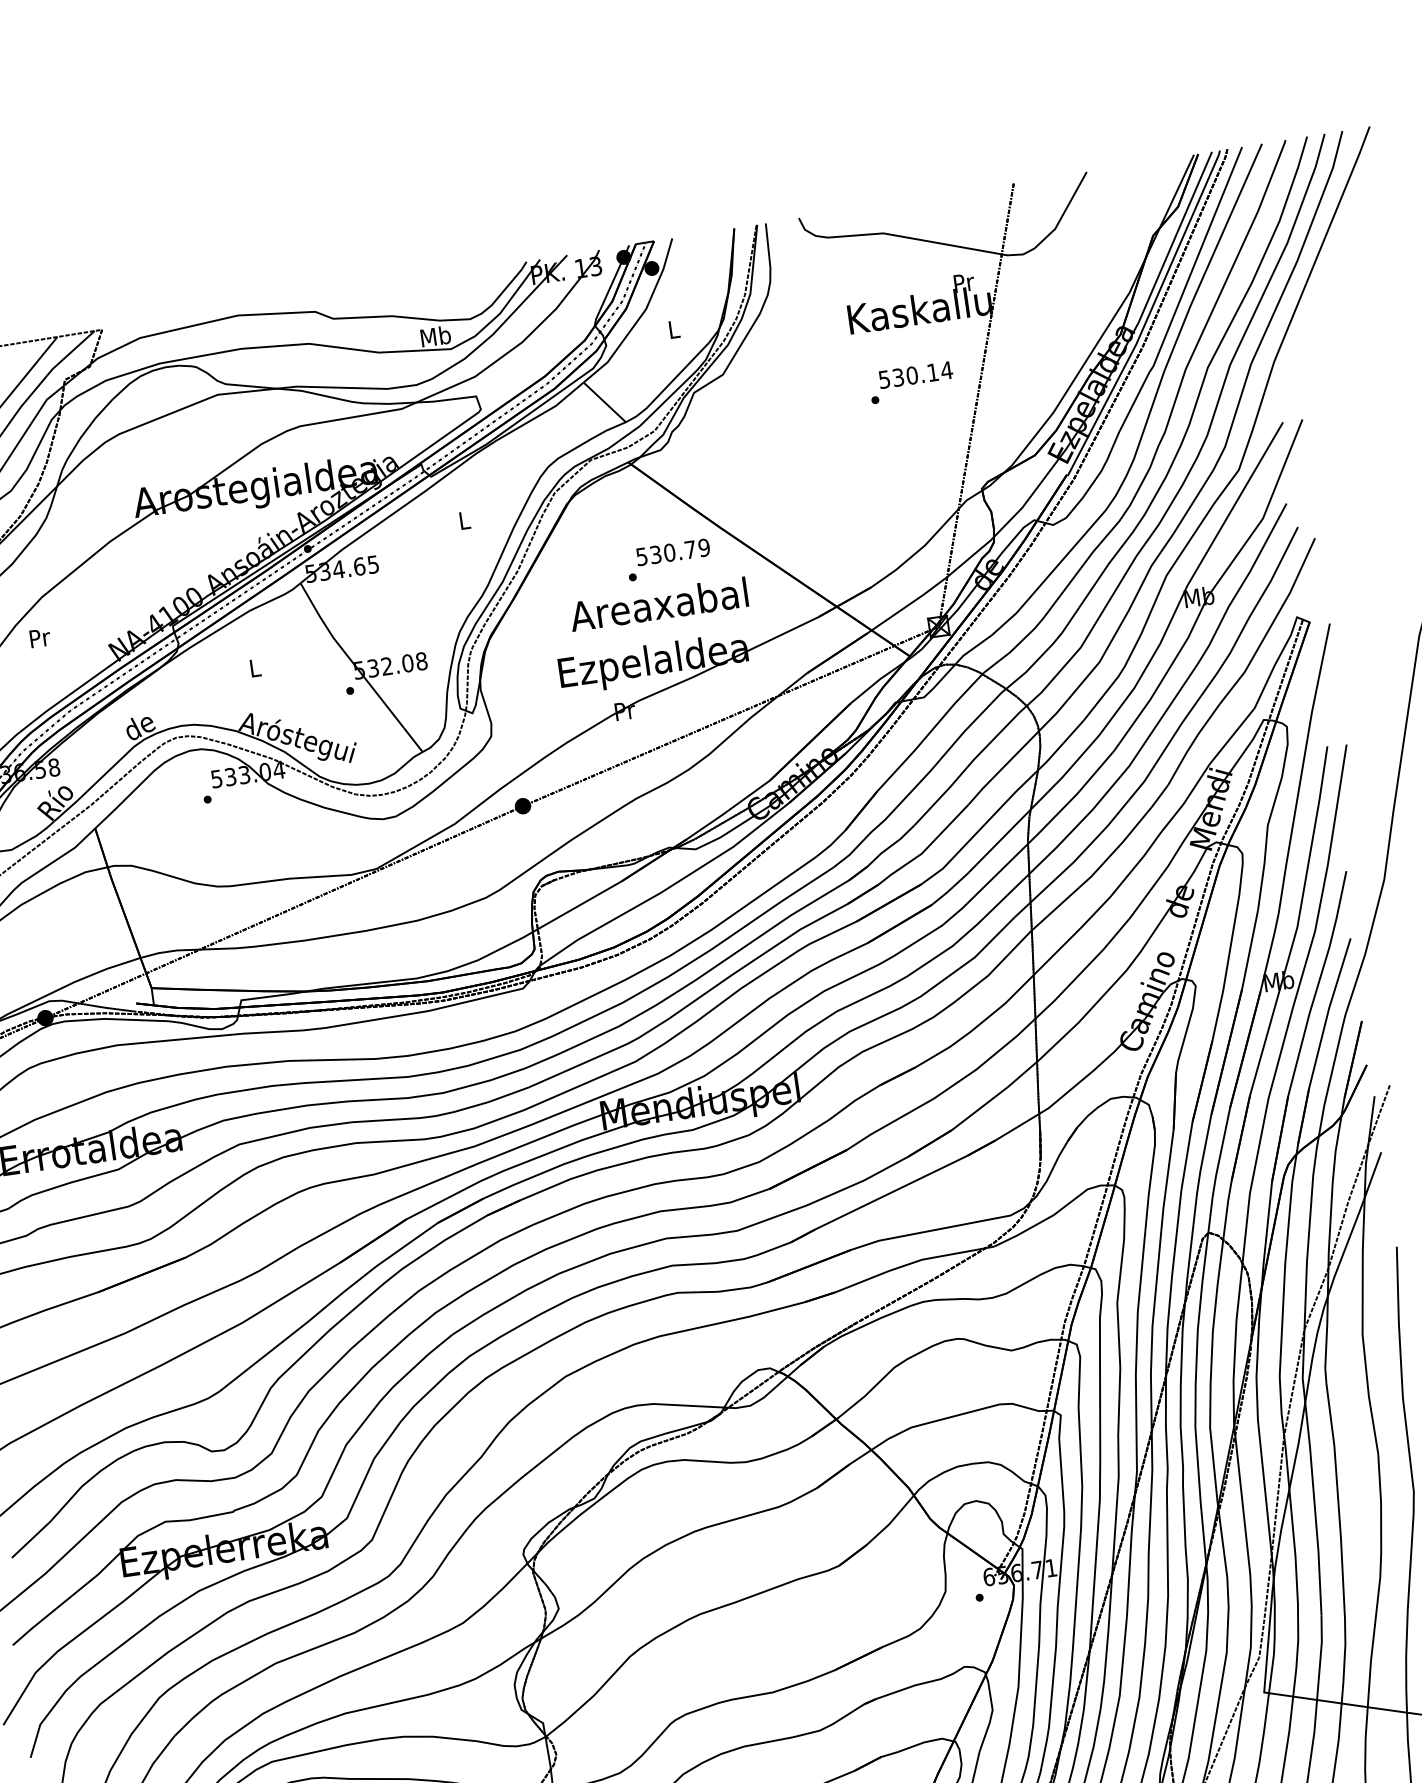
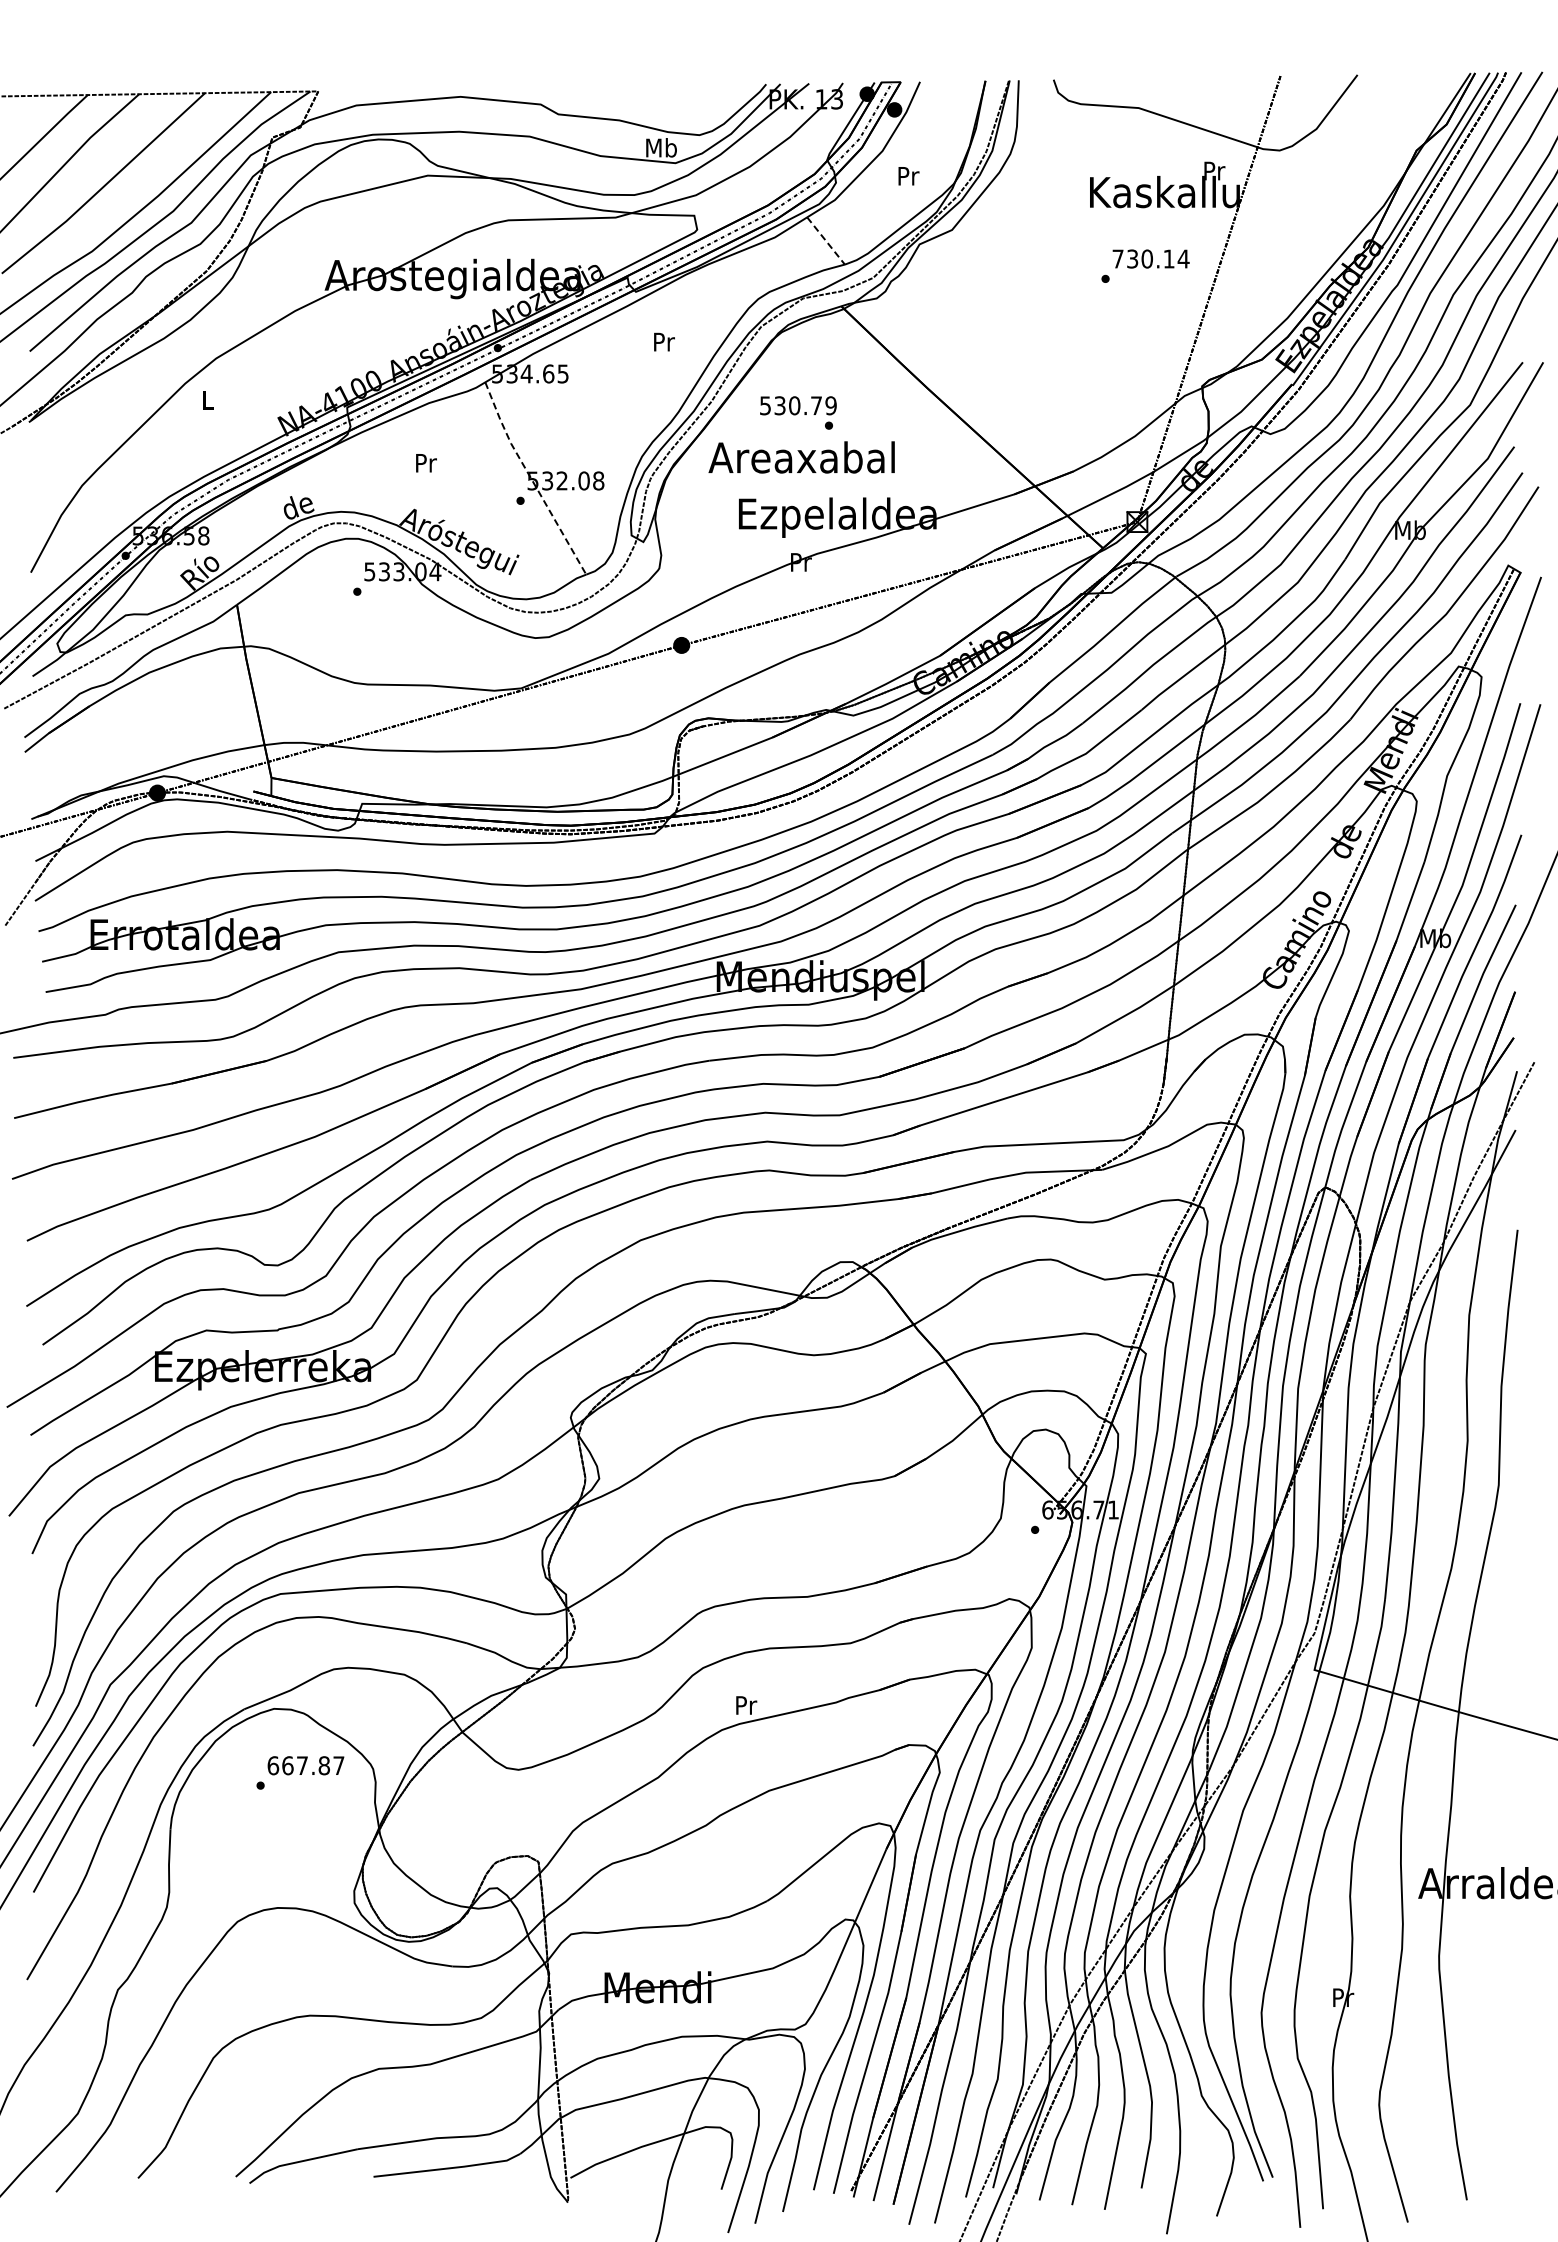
text: (674, 329) -> (908, 176), L -> Pr
text: (883, 379) -> (1117, 258), 530.14 -> 730.14
line: (605, 402) -> (826, 241), solid -> dashed
text: (465, 519) -> (664, 341), L -> Pr
text: (673, 551) -> (798, 405), moved
text: (658, 604) -> (801, 457), moved
text: (40, 638) -> (208, 400), Pr -> L
text: (255, 668) -> (426, 463), L -> Pr
line: (357, 669) -> (531, 479), solid -> dashed

